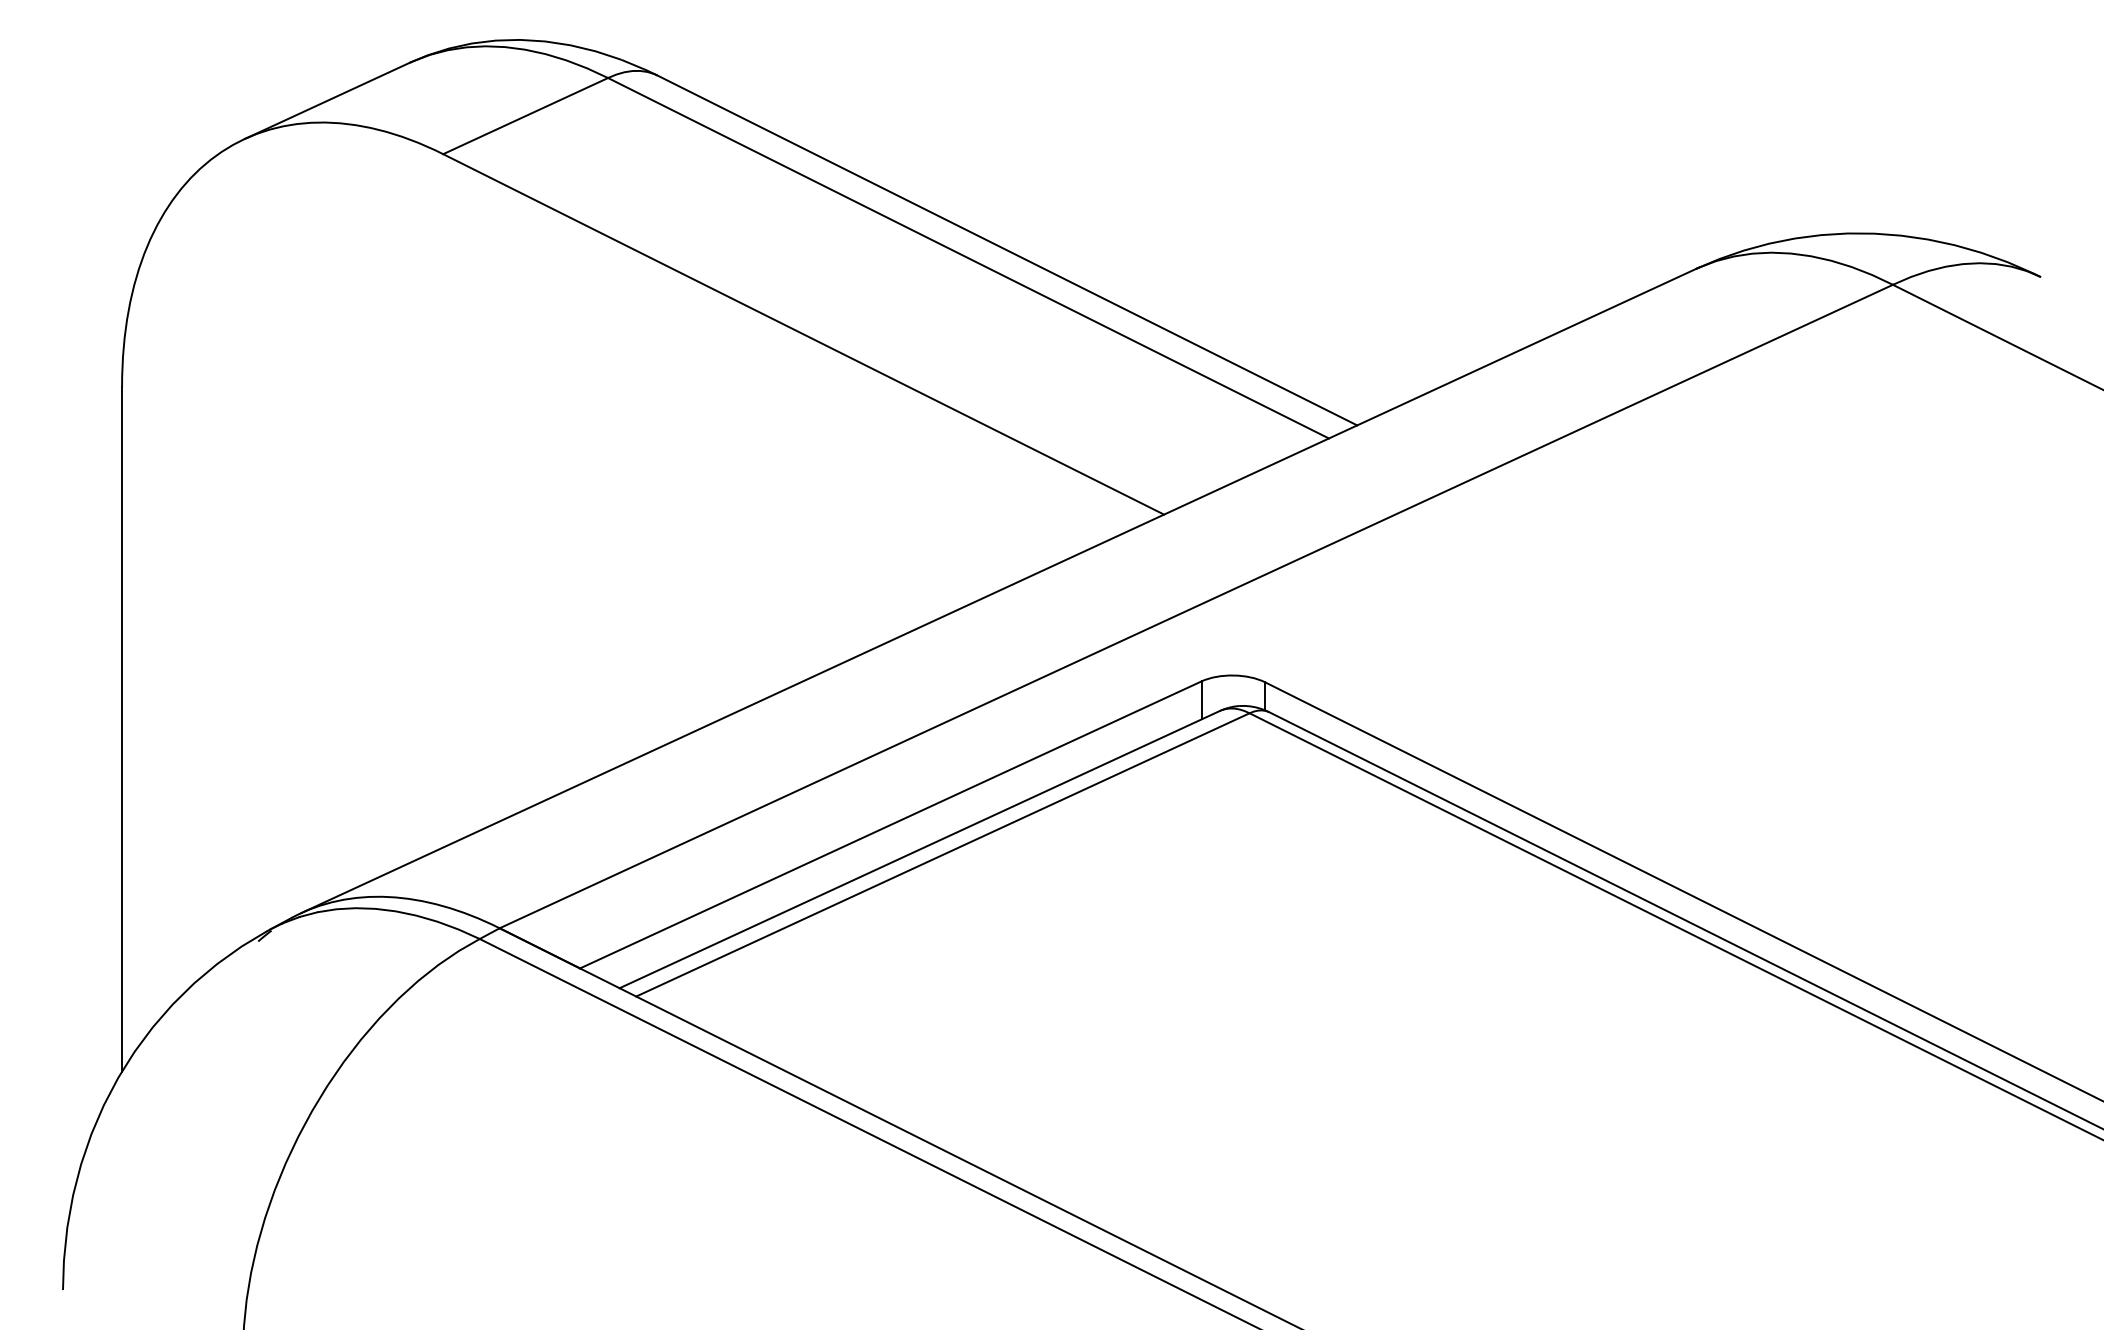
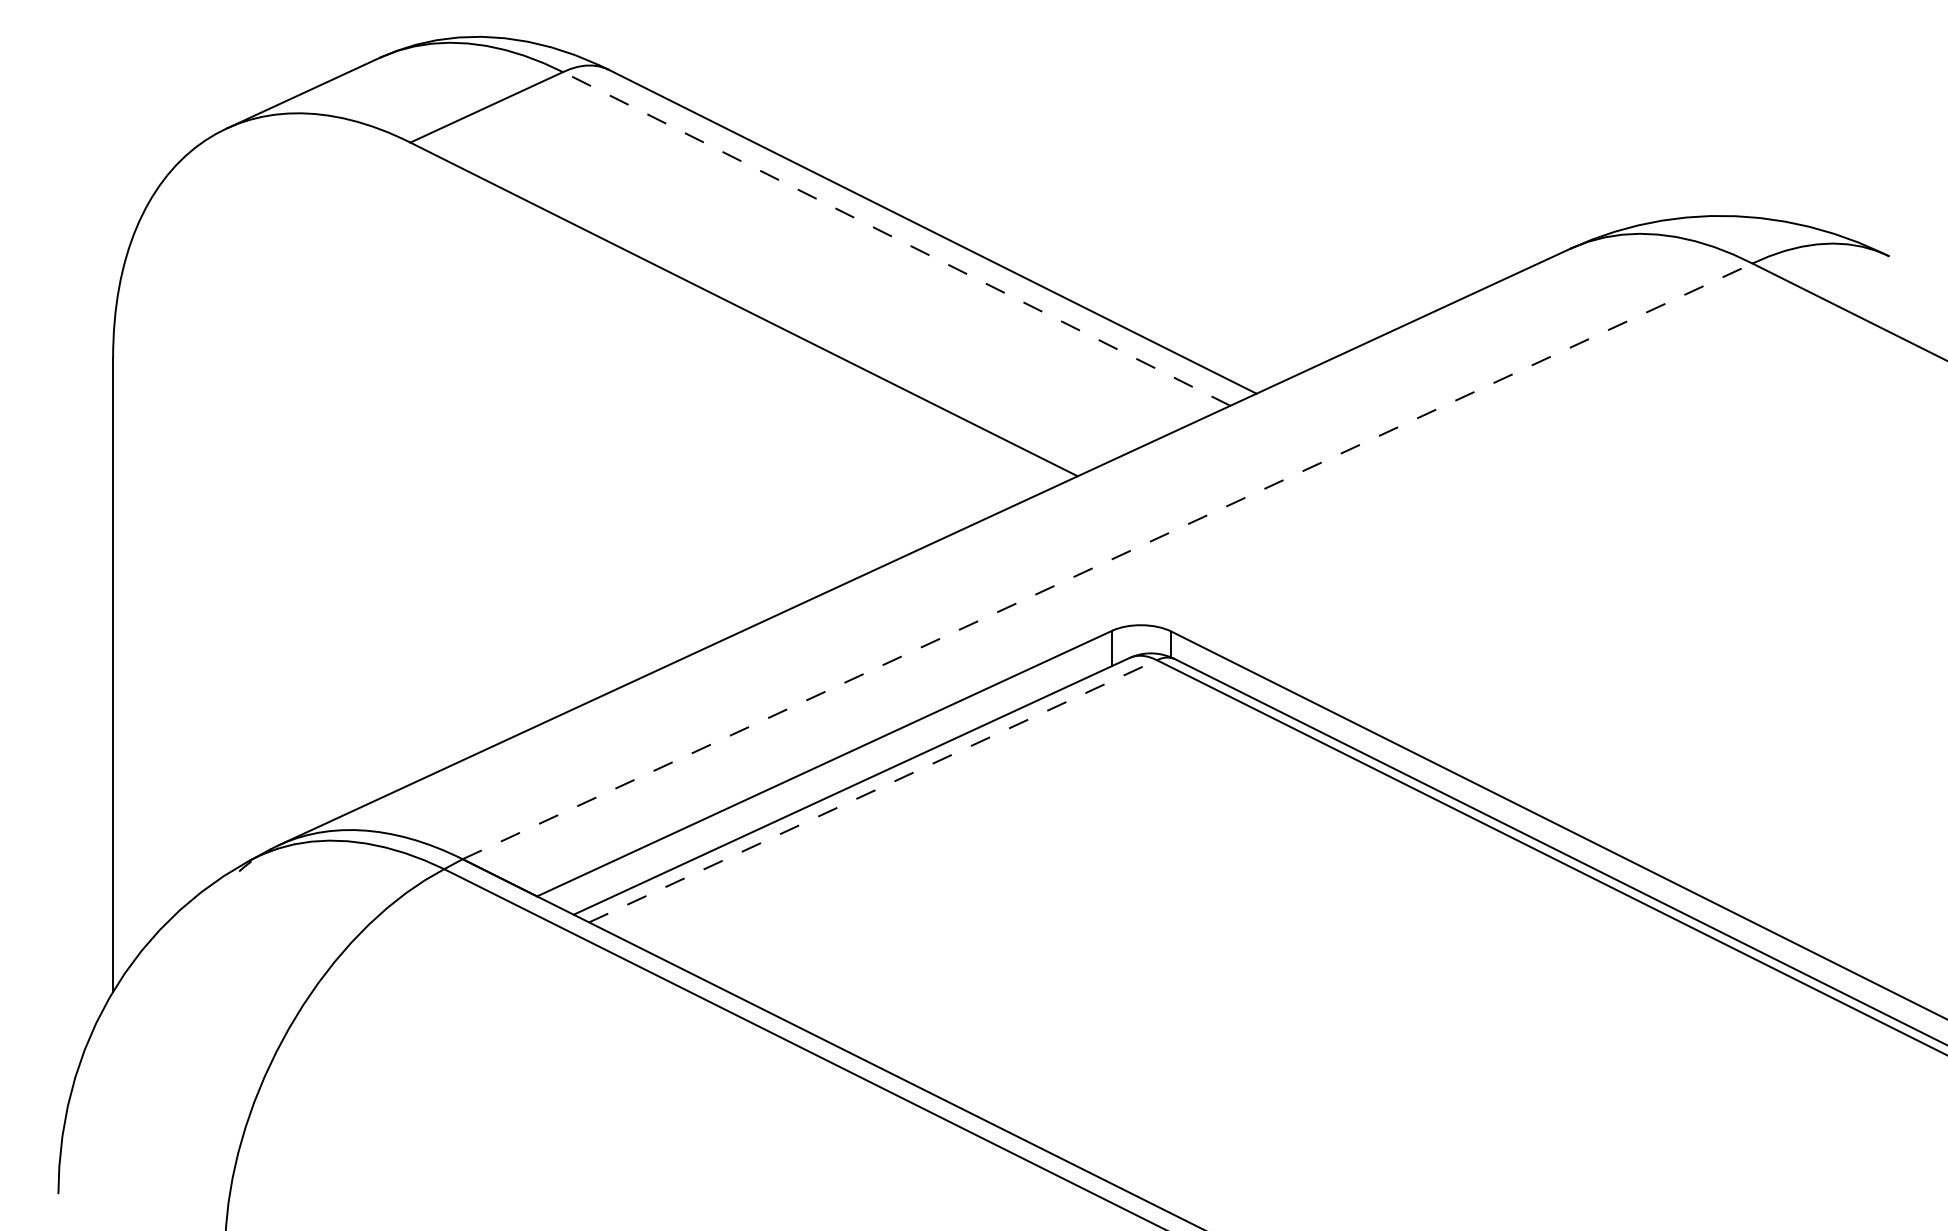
line: (968, 257) -> (896, 238), solid -> dashed
line: (1197, 606) -> (1108, 561), solid -> dashed
line: (943, 855) -> (873, 791), solid -> dashed

